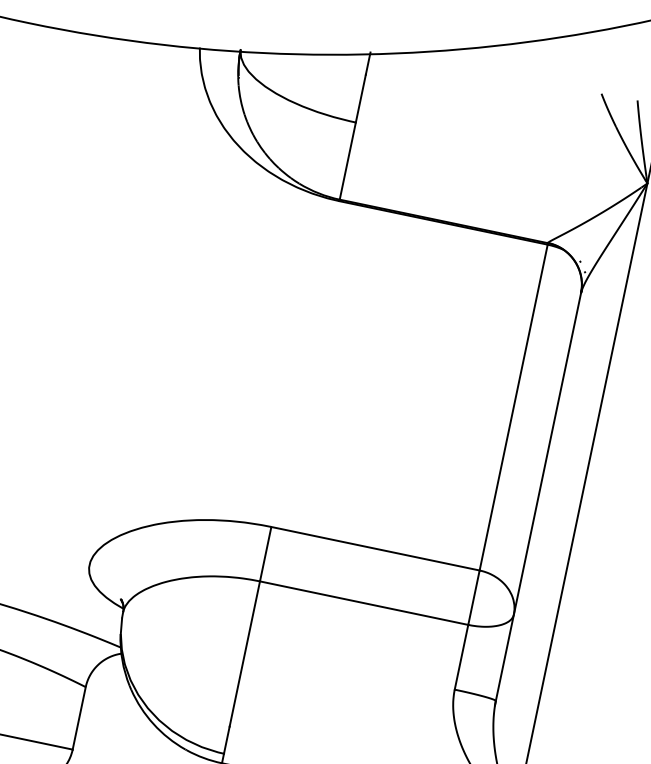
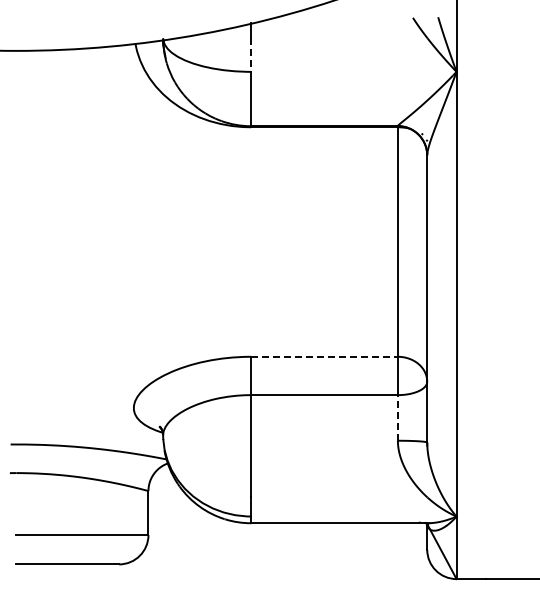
line: (361, 99) -> (251, 55), solid -> dashed
line: (376, 548) -> (325, 356), solid -> dashed
line: (461, 656) -> (397, 417), solid -> dashed

